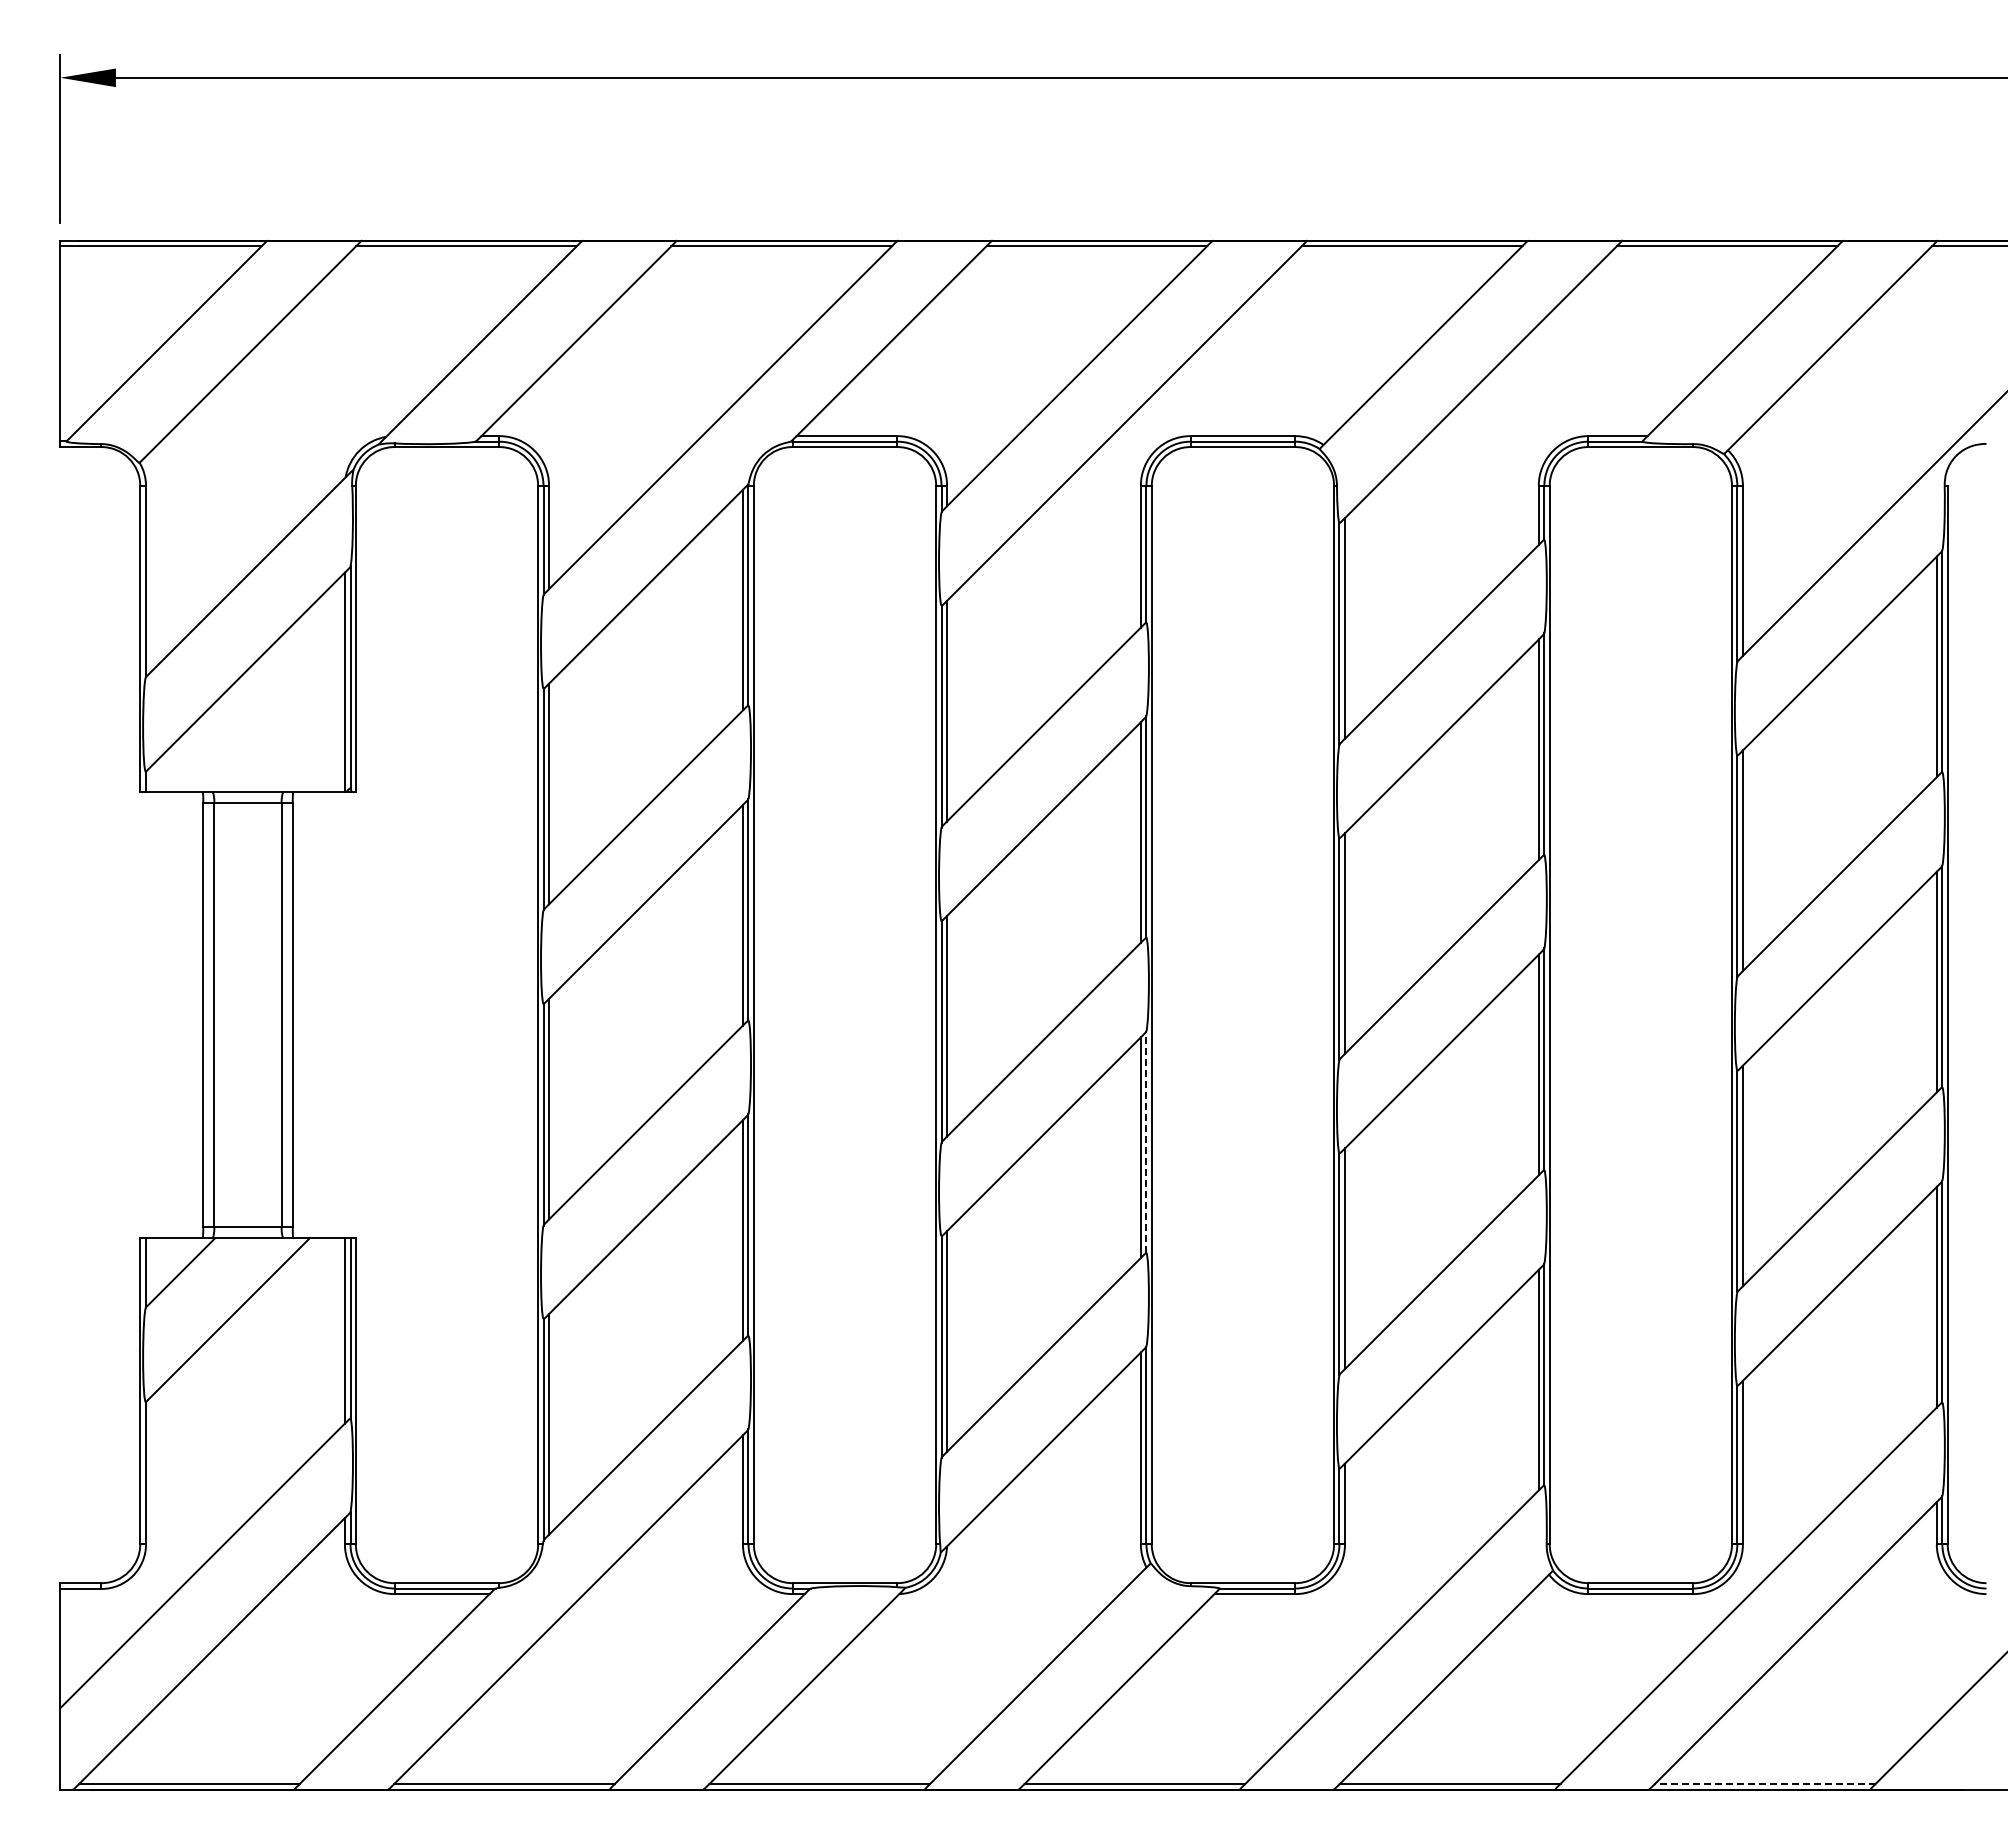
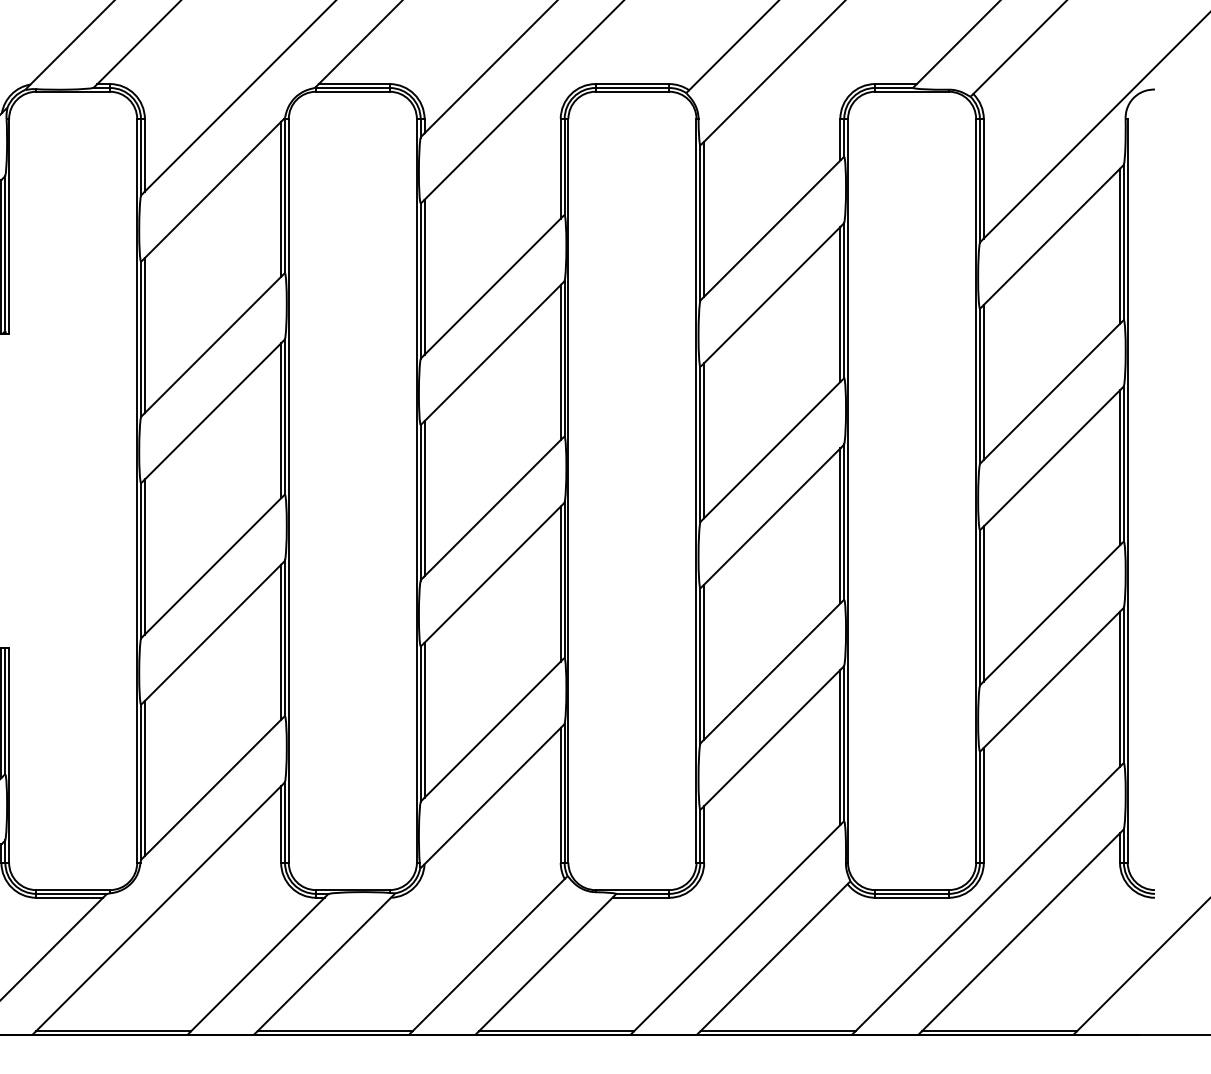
line: (1146, 1142) -> (564, 580), dashed -> solid
line: (1764, 1783) -> (998, 1030), dashed -> solid

